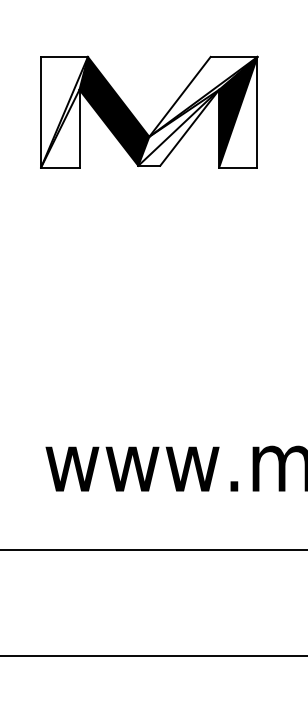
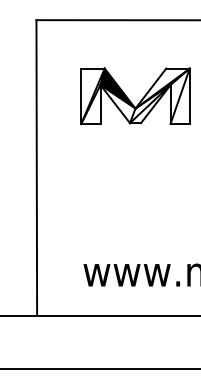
fill: (237, 112) -> (179, 96), removed
fill: (113, 128) -> (117, 104), removed

